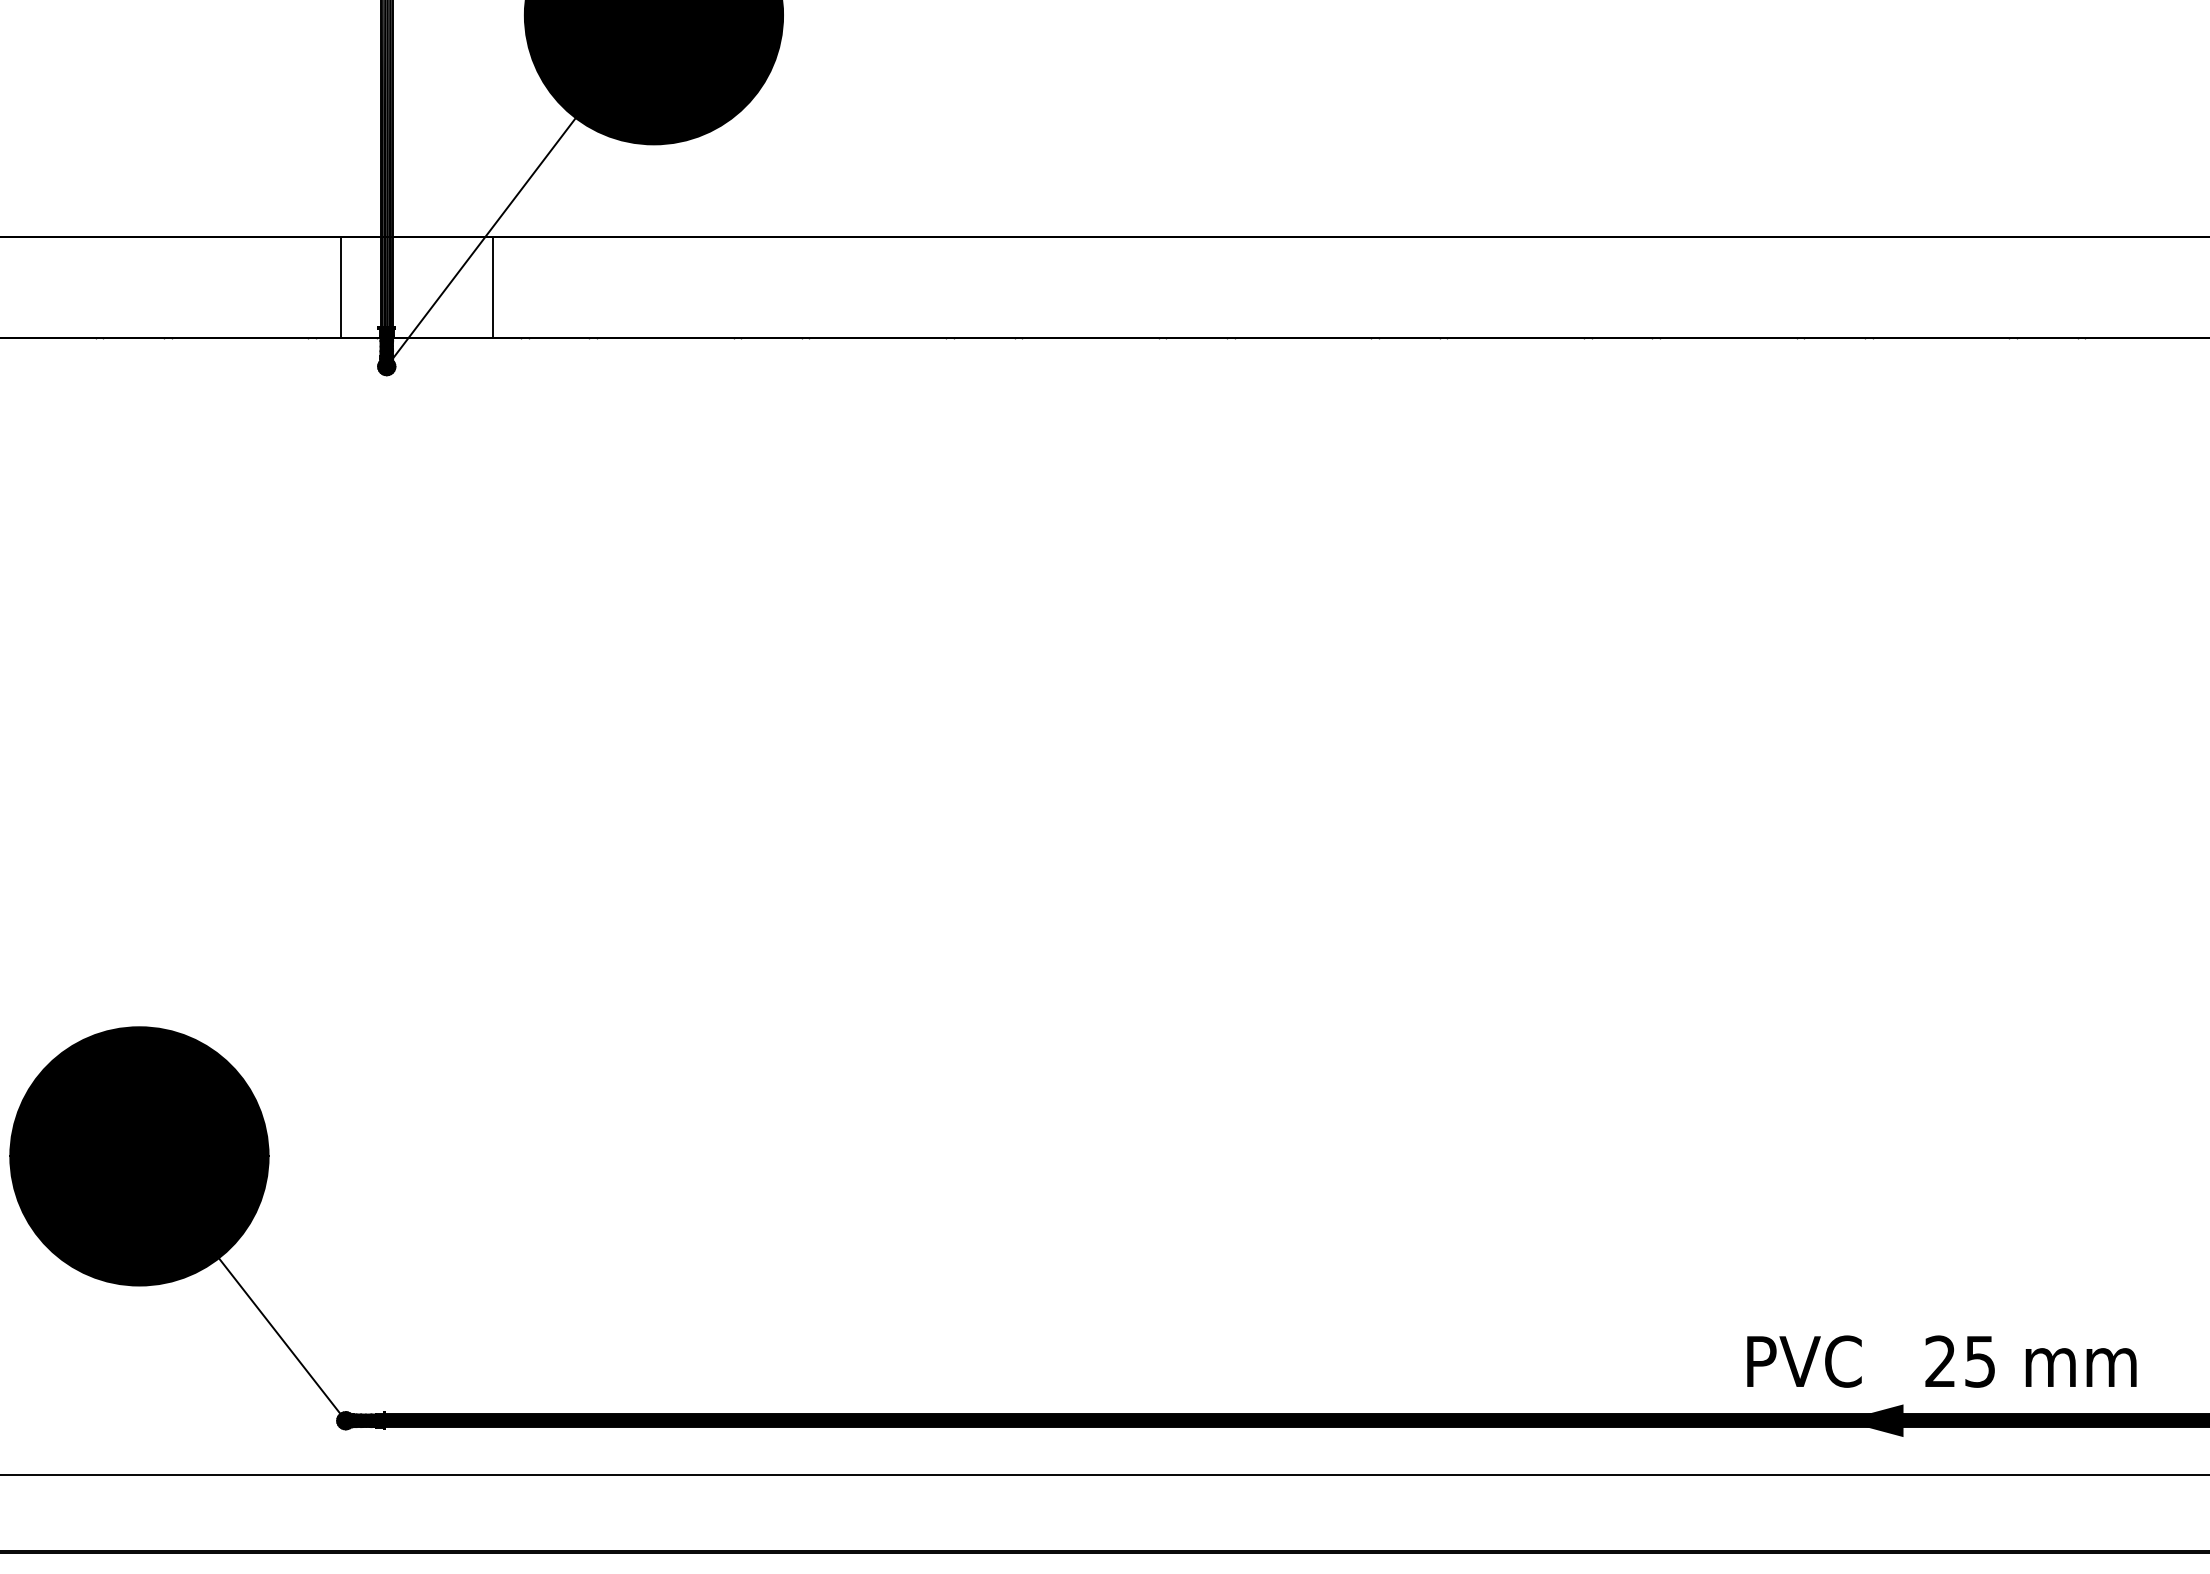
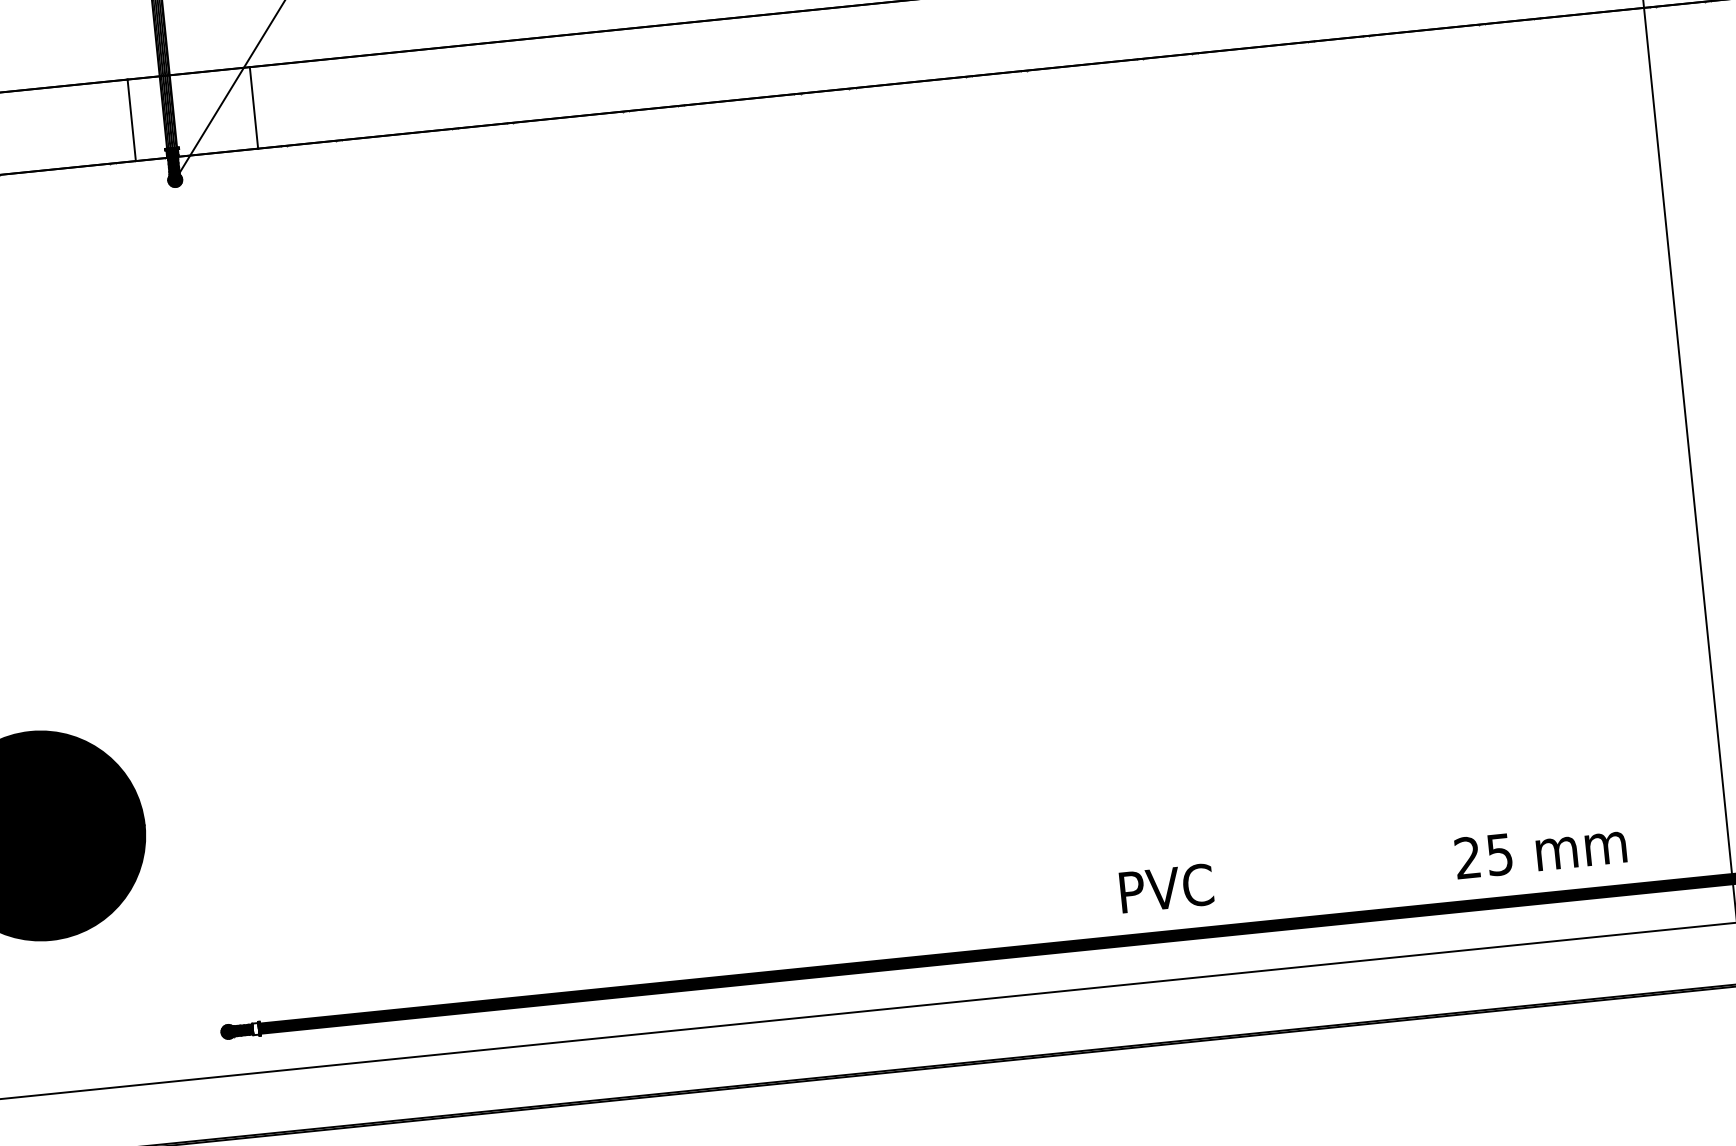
line: (280, 1337) -> (169, 970), removed
text: (1804, 1361) -> (1166, 888), moved
text: (2030, 1361) -> (1540, 850), moved
fill: (379, 1420) -> (255, 1028), removed
fill: (1872, 1420) -> (1457, 906), removed

